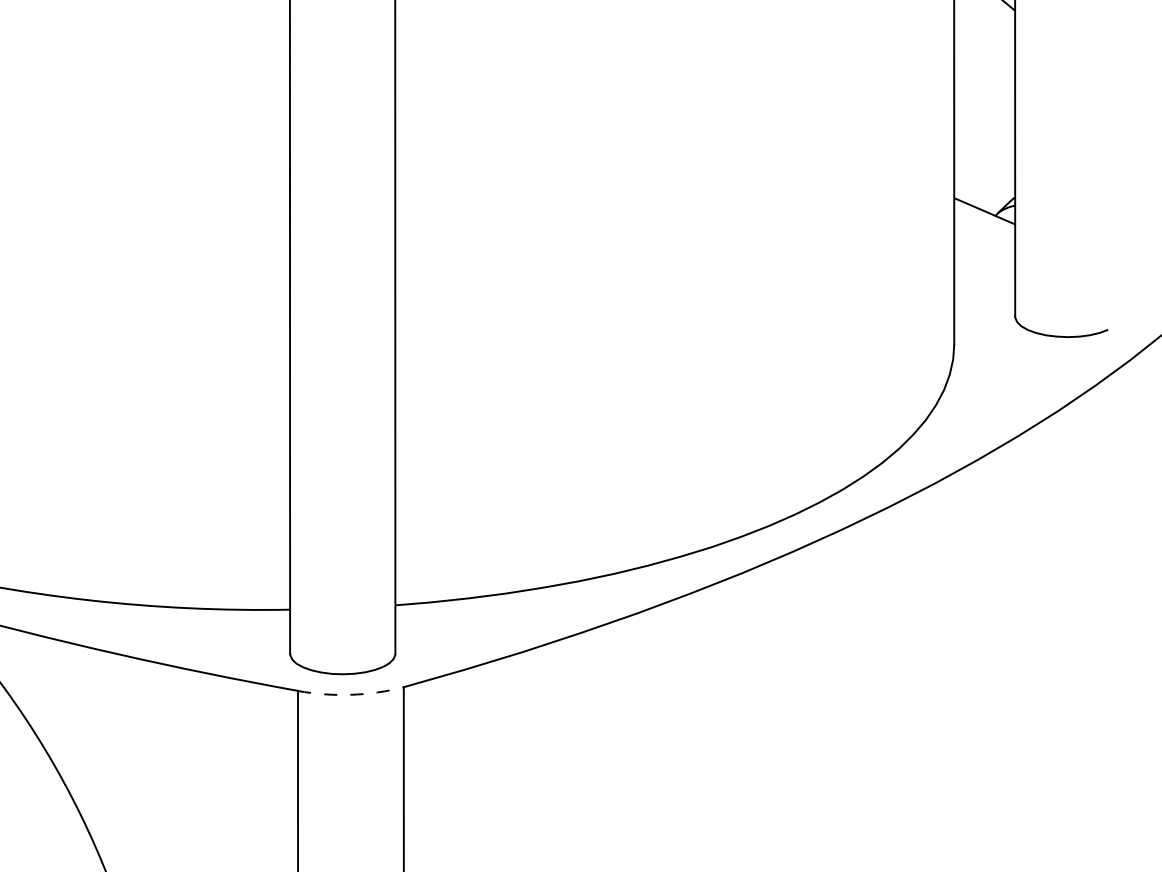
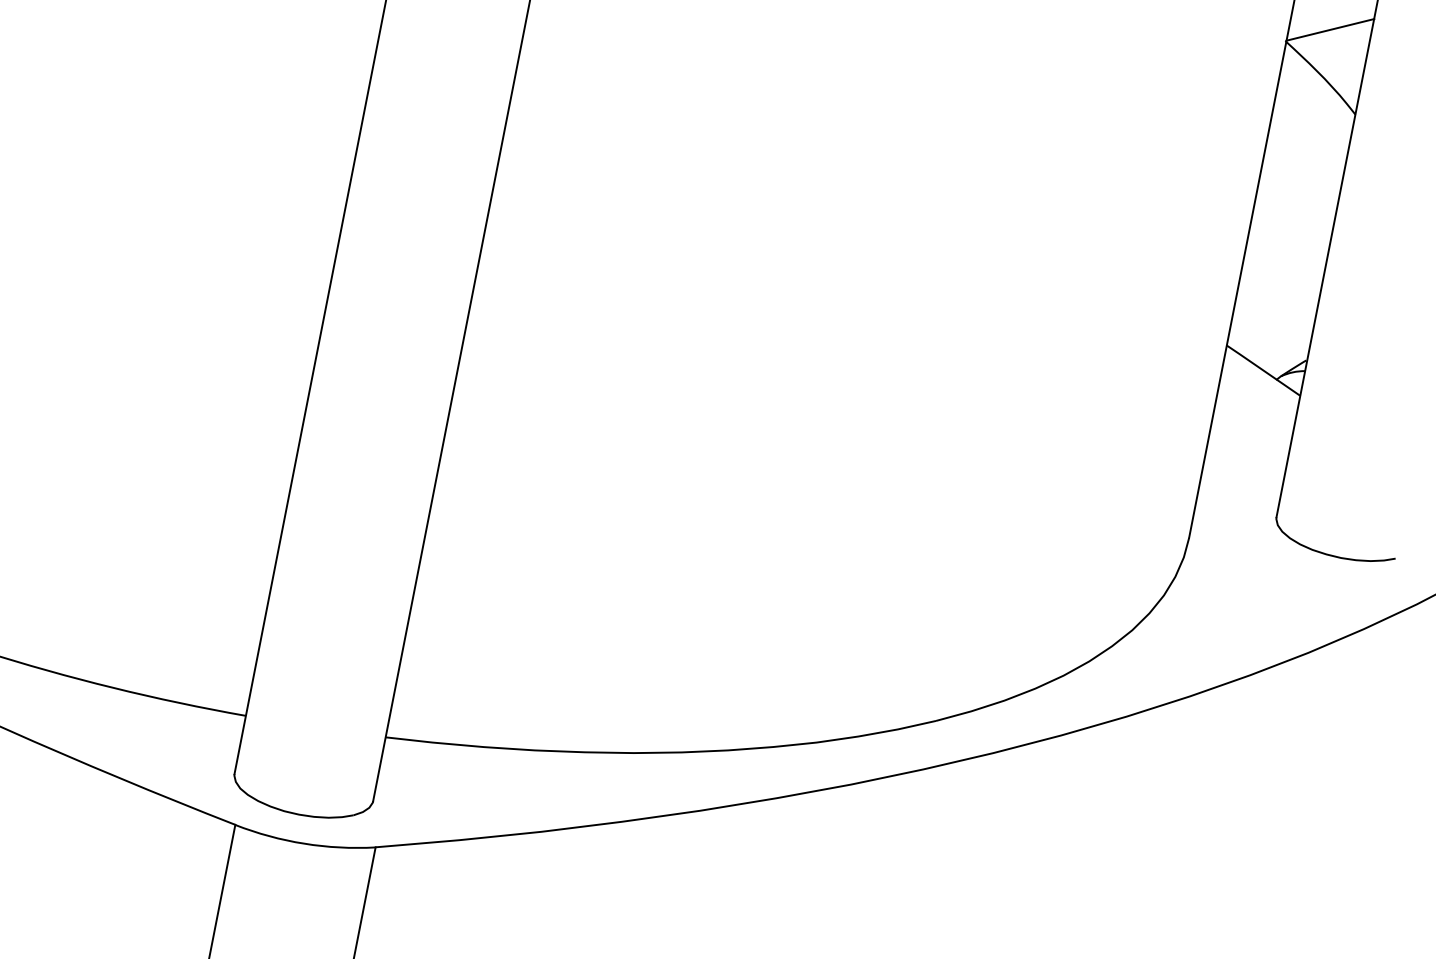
arc: (351, 694) -> (304, 843), dashed -> solid

